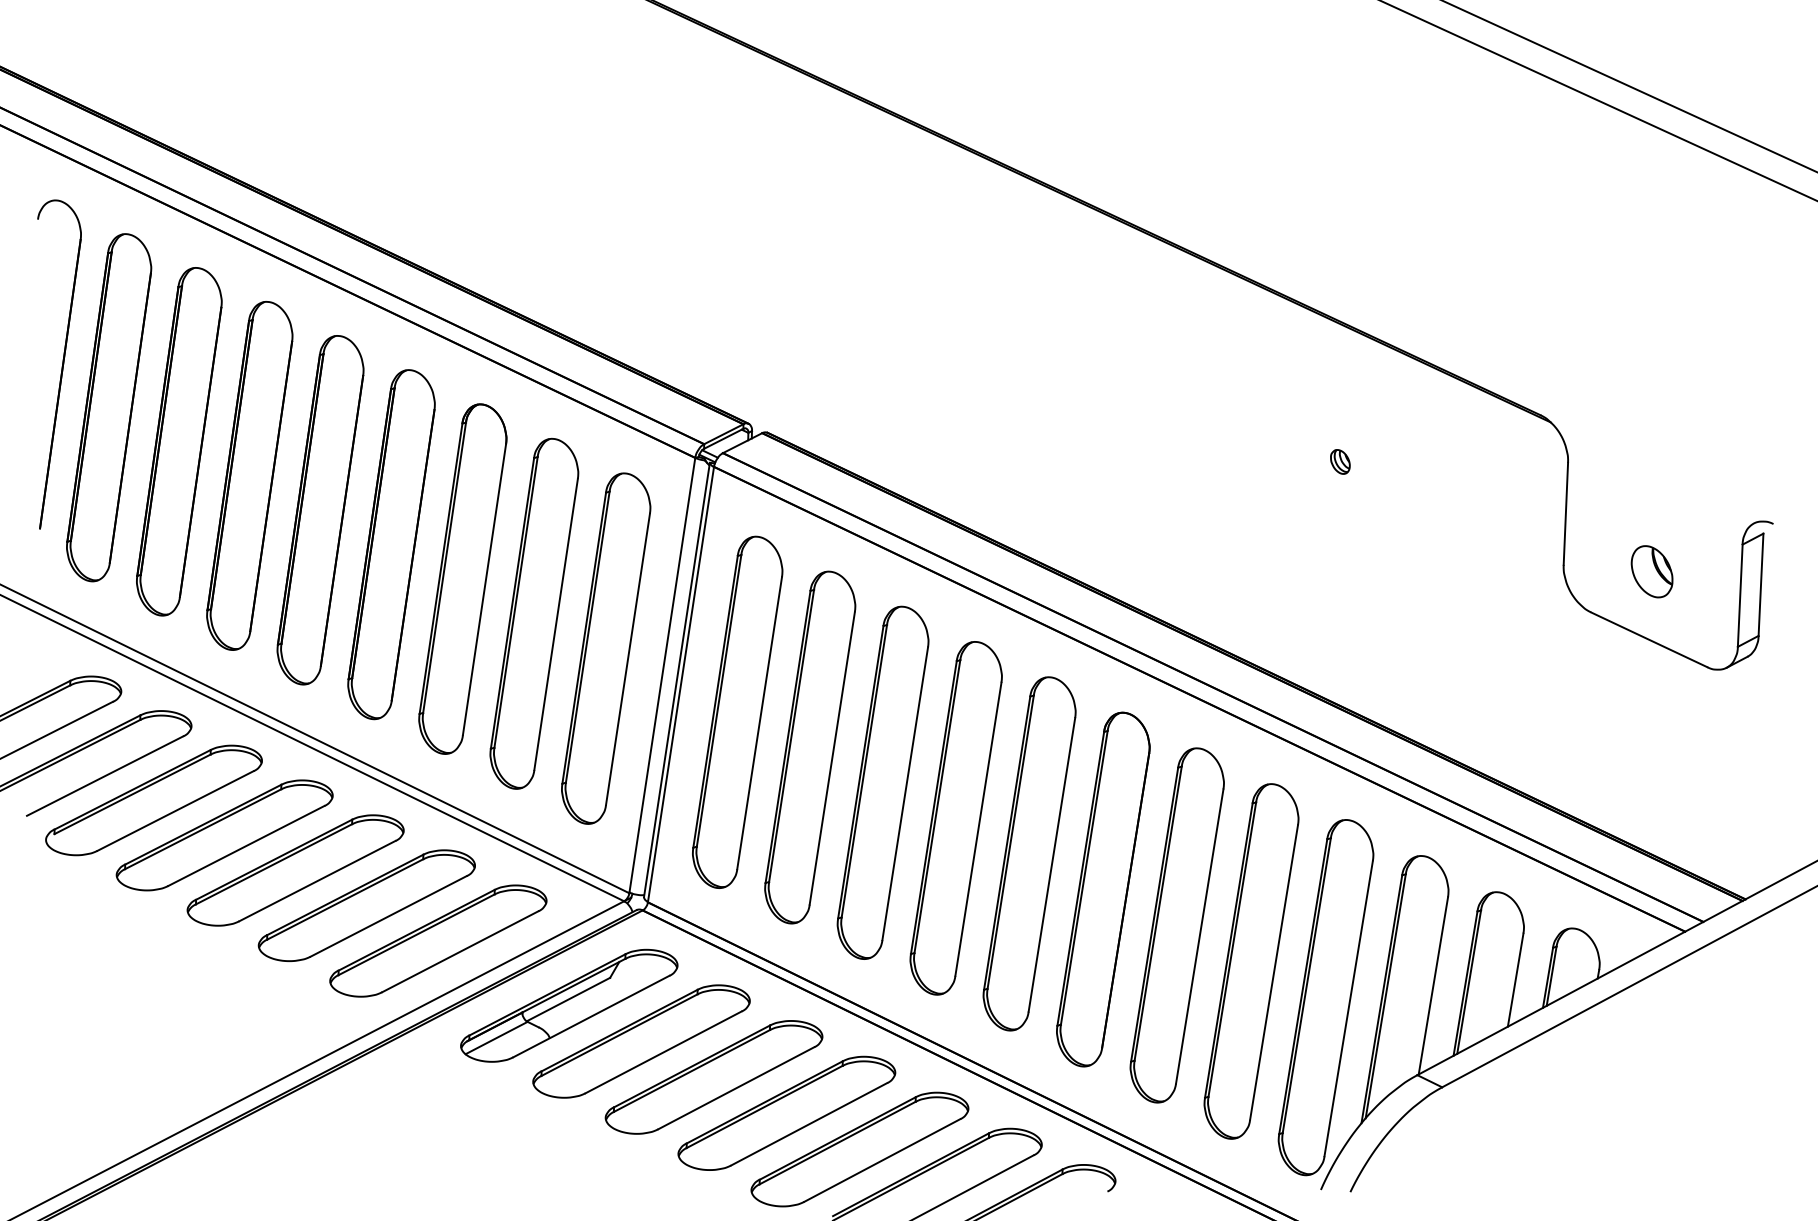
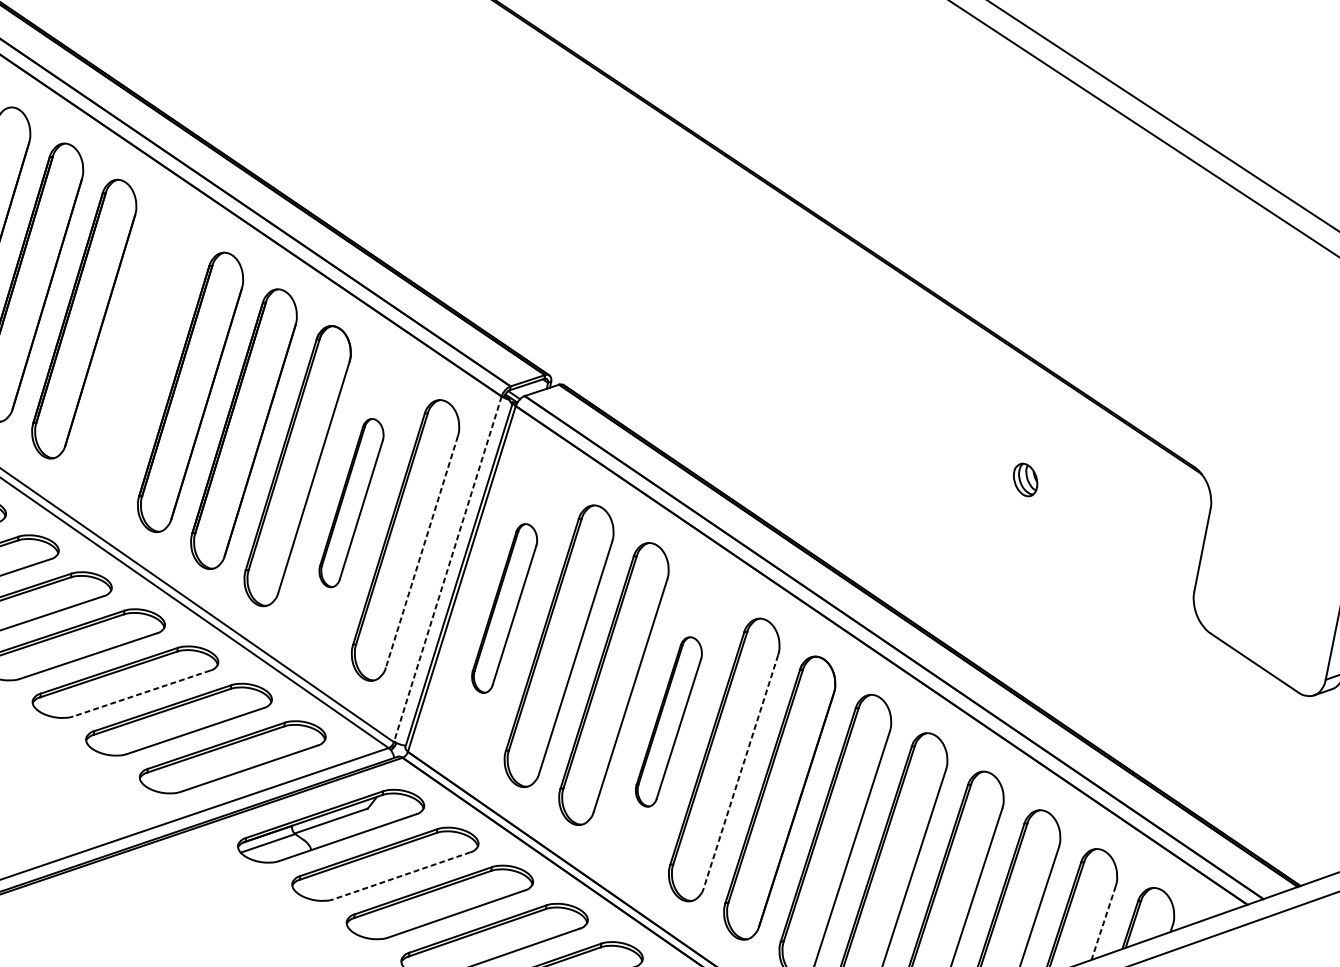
part: (1340, 461) -> (1025, 479), size x1.6
part: (249, 475) -> (137, 355), removed
part: (1651, 571) -> (1264, 607), removed
part: (534, 613) -> (351, 502), size x0.6
line: (627, 659) -> (421, 551), solid -> dashed
line: (662, 675) -> (447, 569), solid -> dashed
part: (737, 711) -> (504, 607), size x0.6
part: (955, 818) -> (668, 721), size x0.6
line: (1051, 864) -> (740, 771), solid -> dashed
line: (317, 881) -> (141, 693), solid -> dashed
line: (1515, 980) -> (1103, 923), solid -> dashed
line: (663, 1052) -> (401, 875), solid -> dashed

